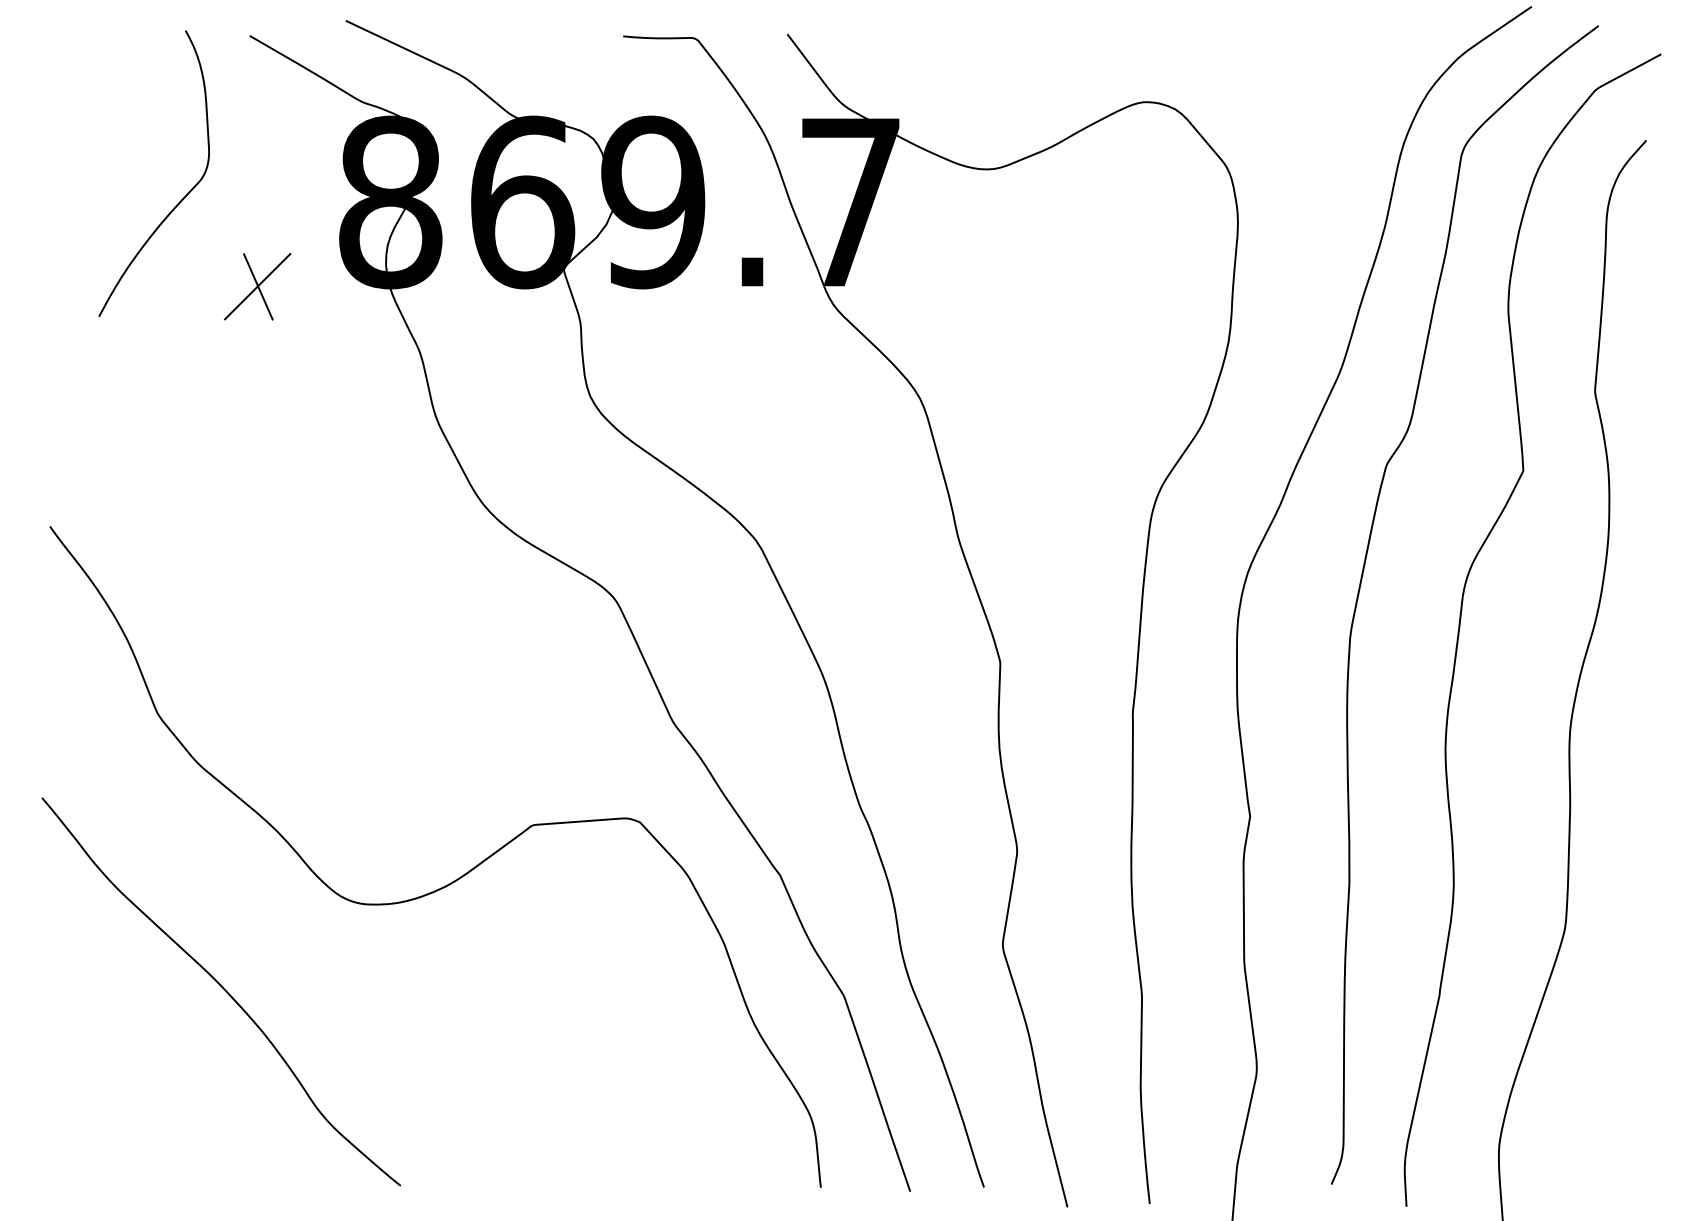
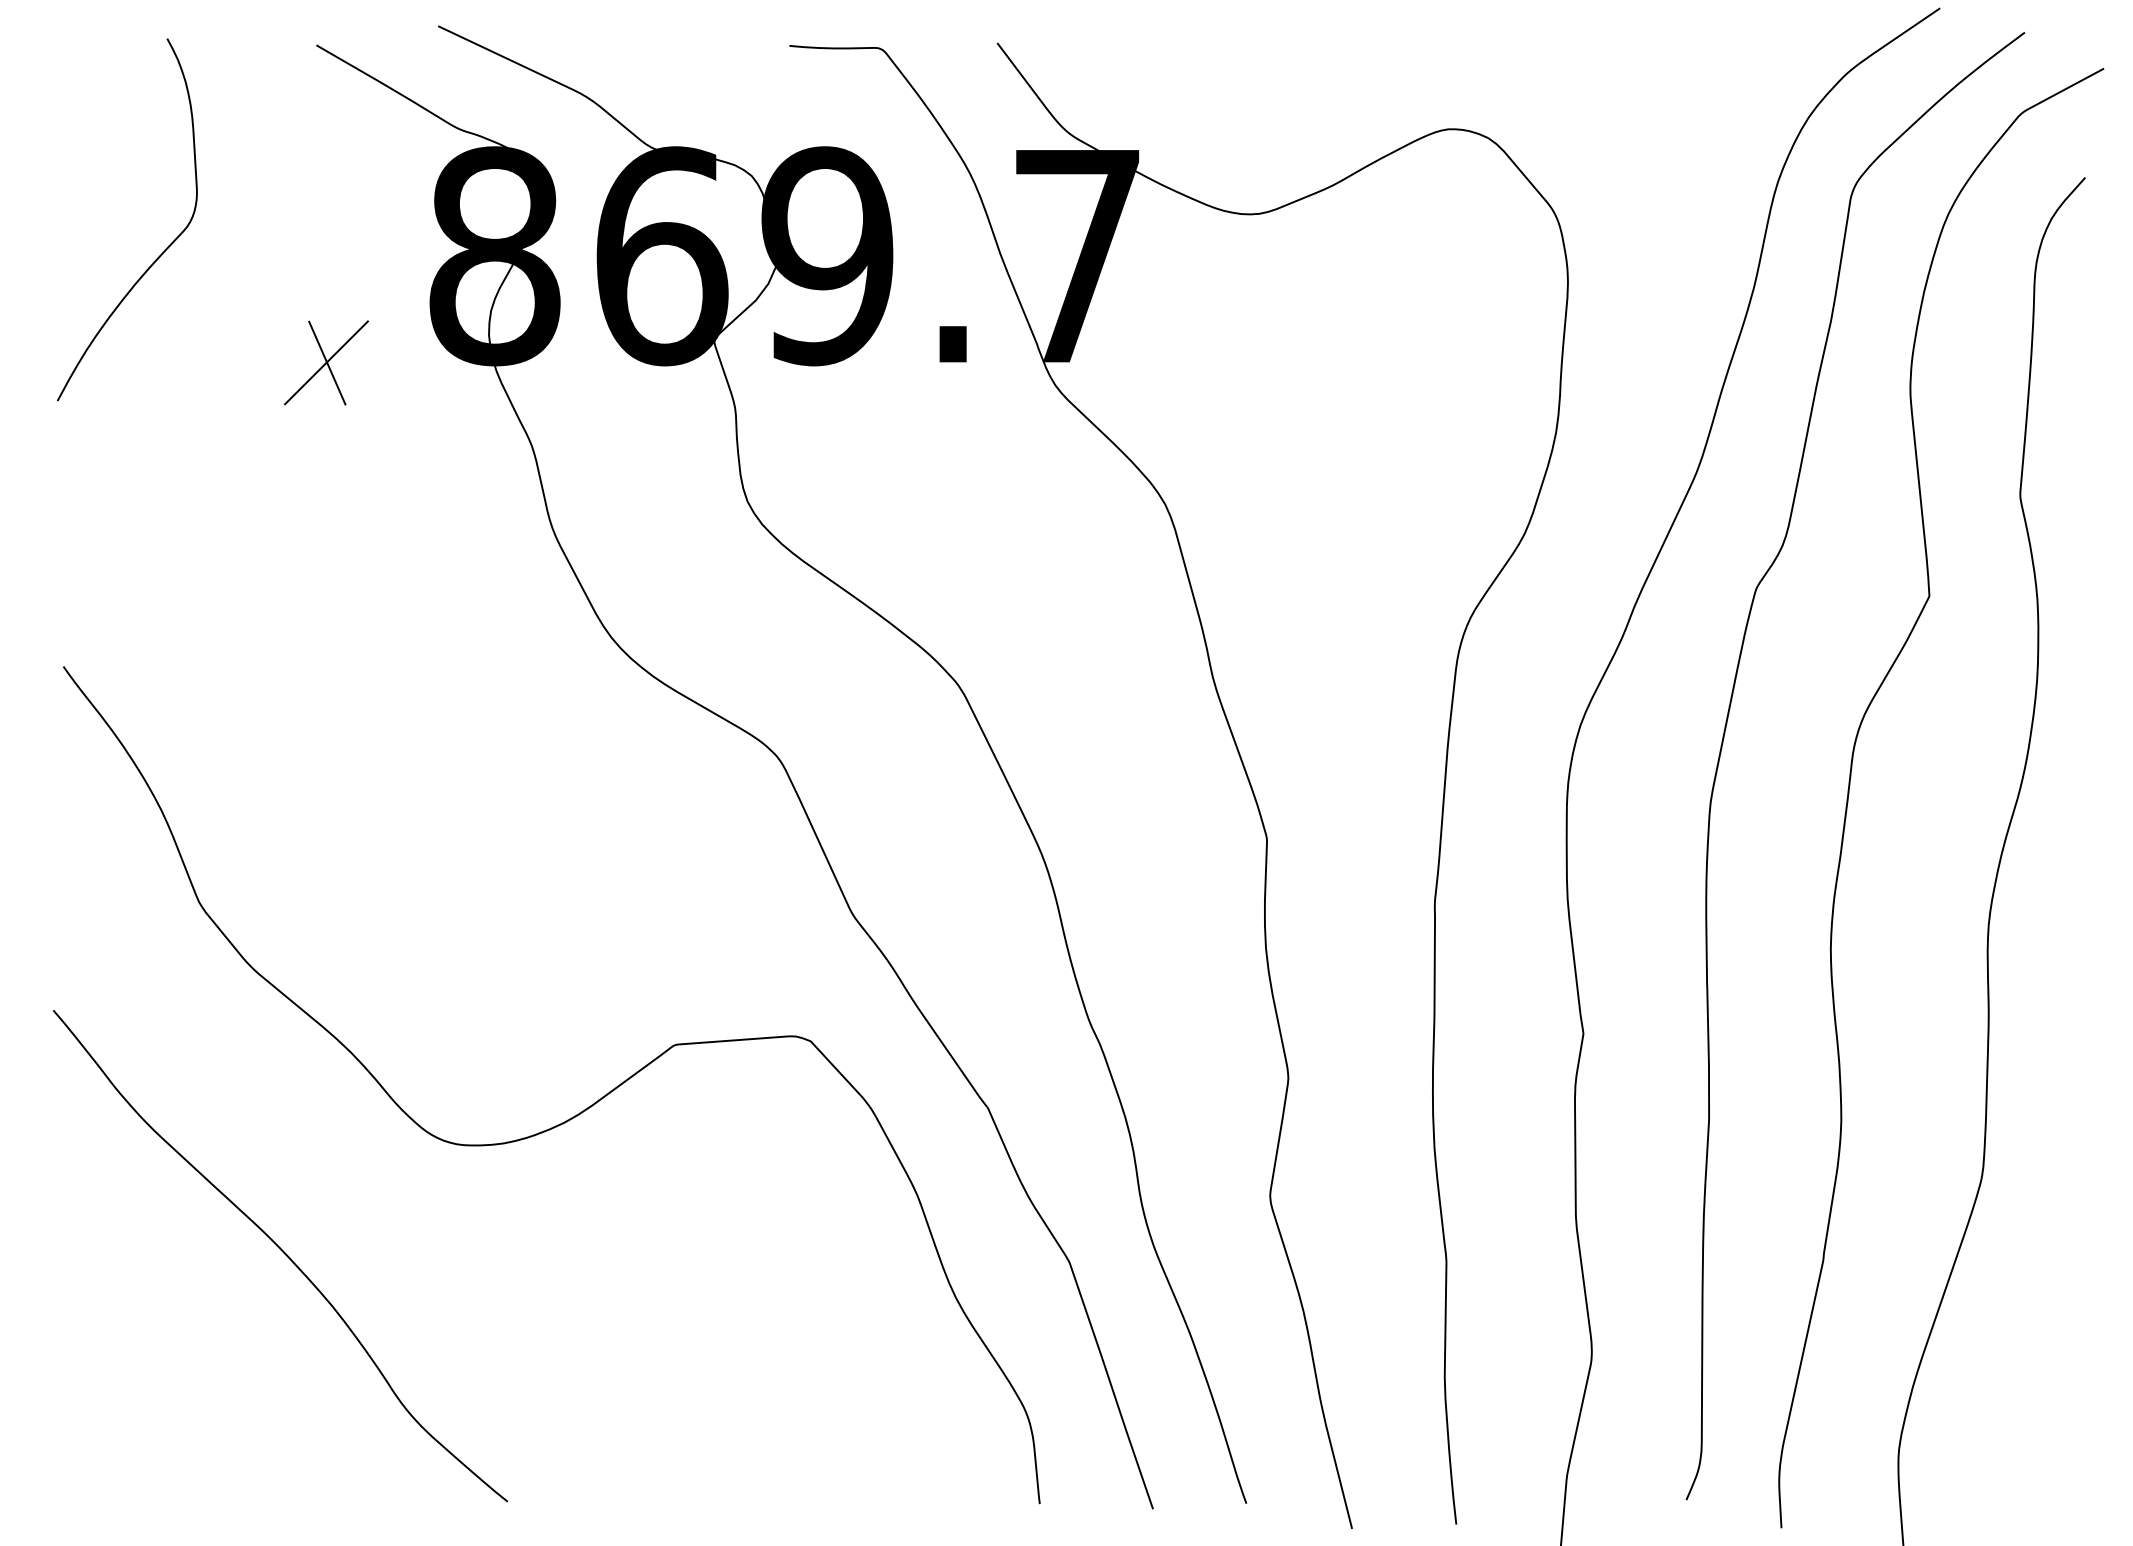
curve: (184, 196) -> (165, 248), moved

